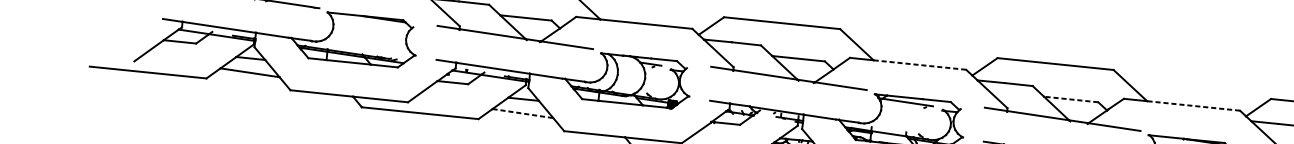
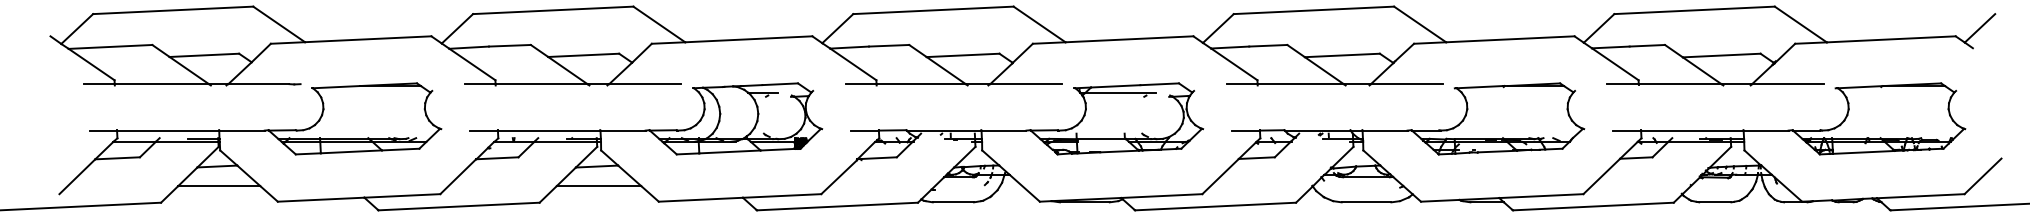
line: (919, 65) -> (1129, 39), dashed -> solid
line: (1071, 99) -> (1342, 55), dashed -> solid
line: (1192, 105) -> (1509, 39), dashed -> solid
line: (523, 113) -> (599, 186), dashed -> solid

